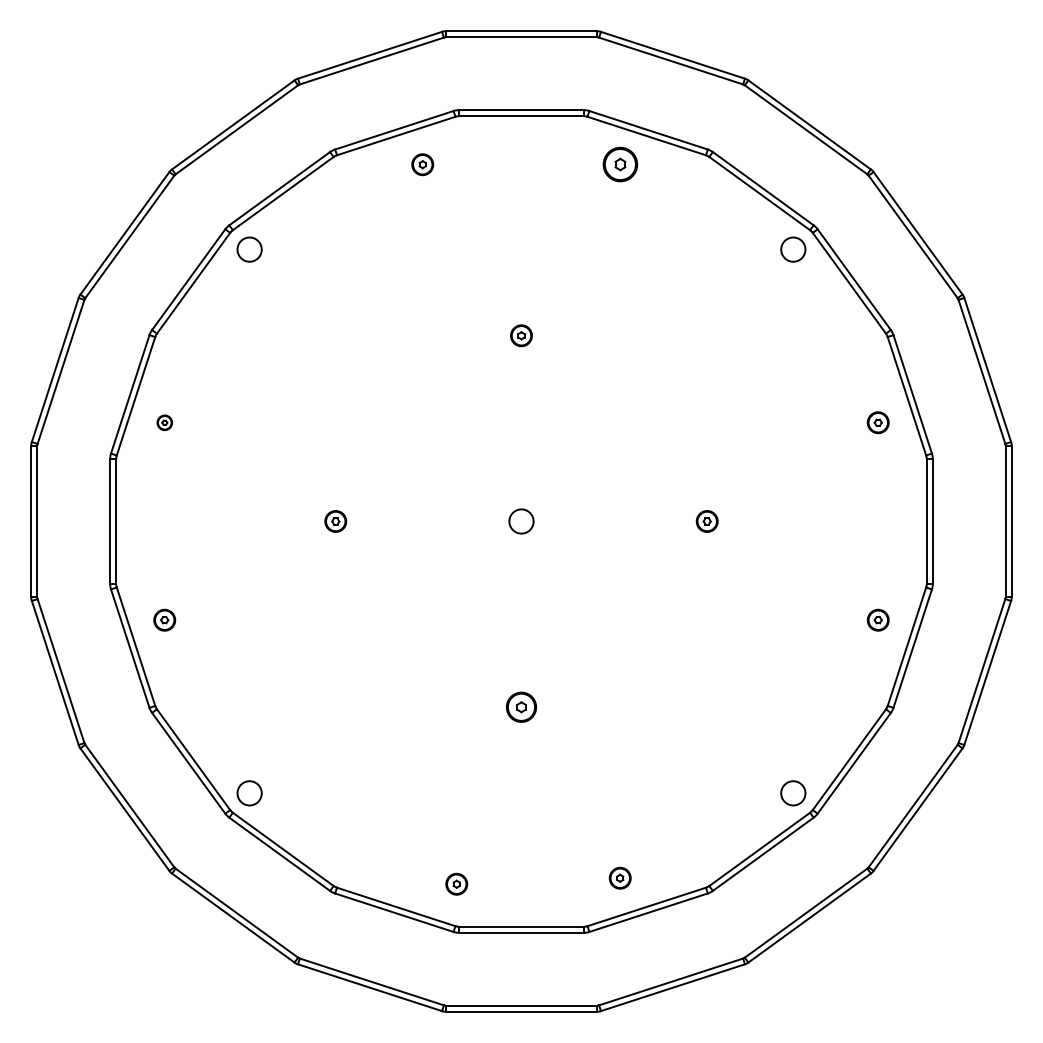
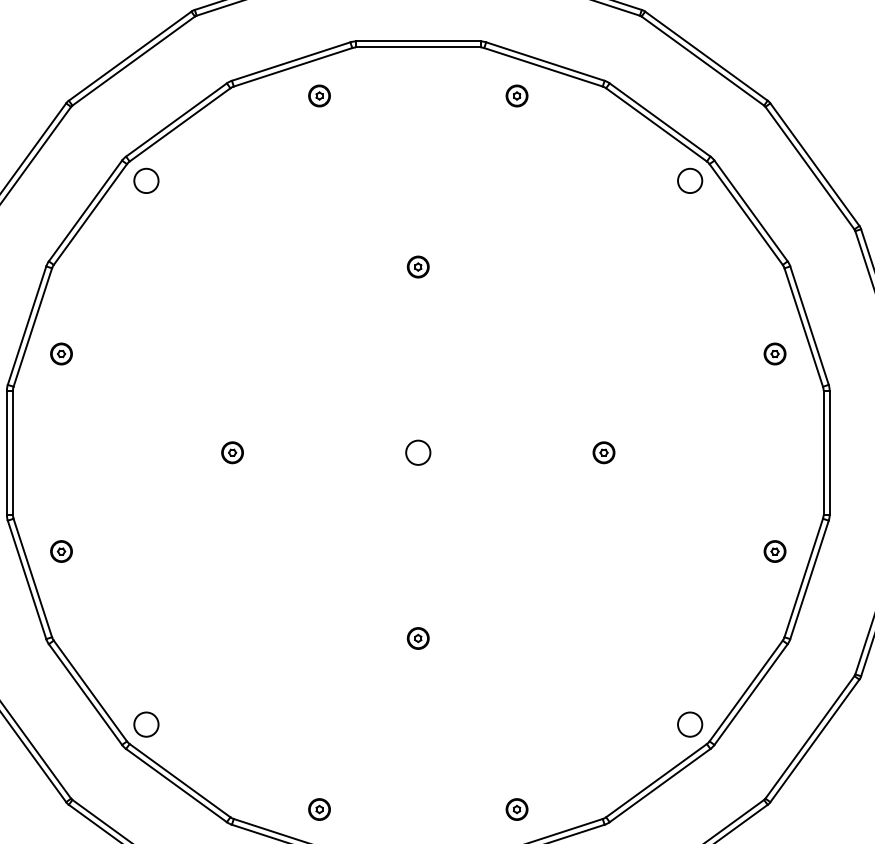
part: (619, 164) -> (516, 95), size x0.62
part: (164, 422) -> (61, 353), size x1.43
part: (521, 706) -> (418, 637), size x0.71
part: (456, 883) -> (319, 808), moved

